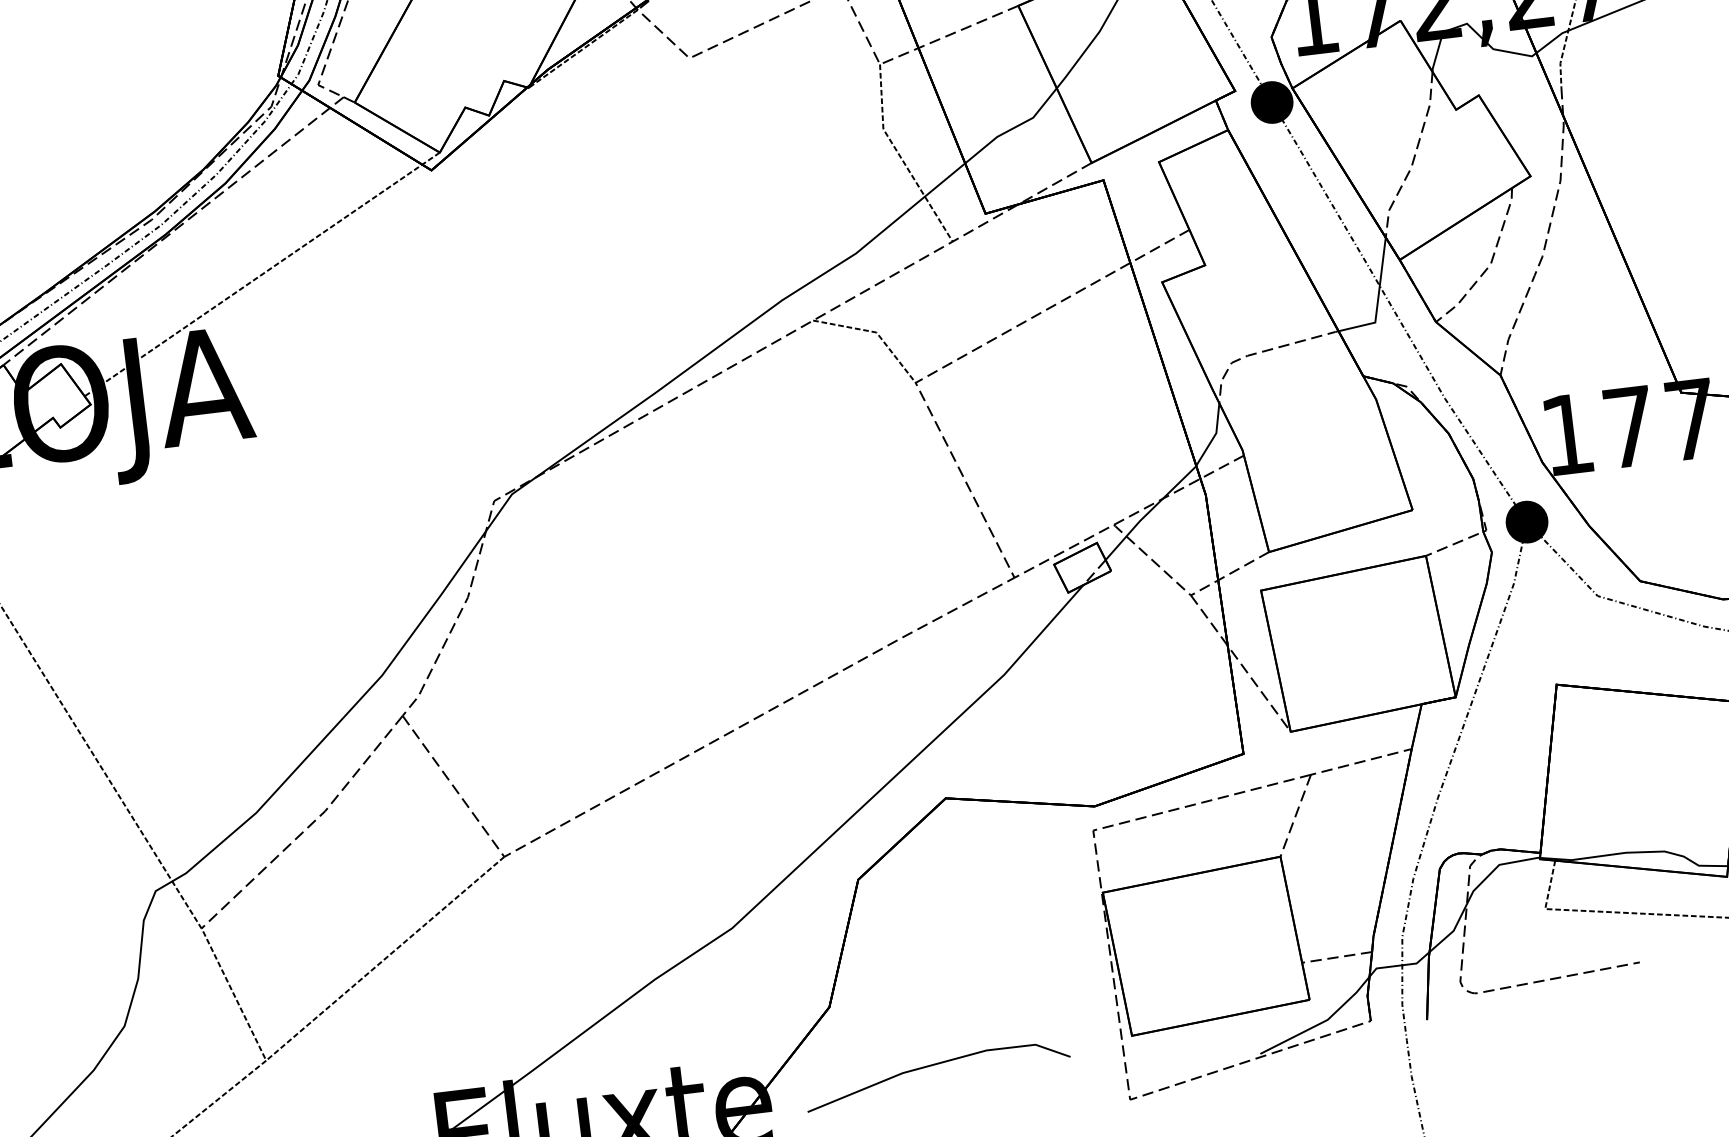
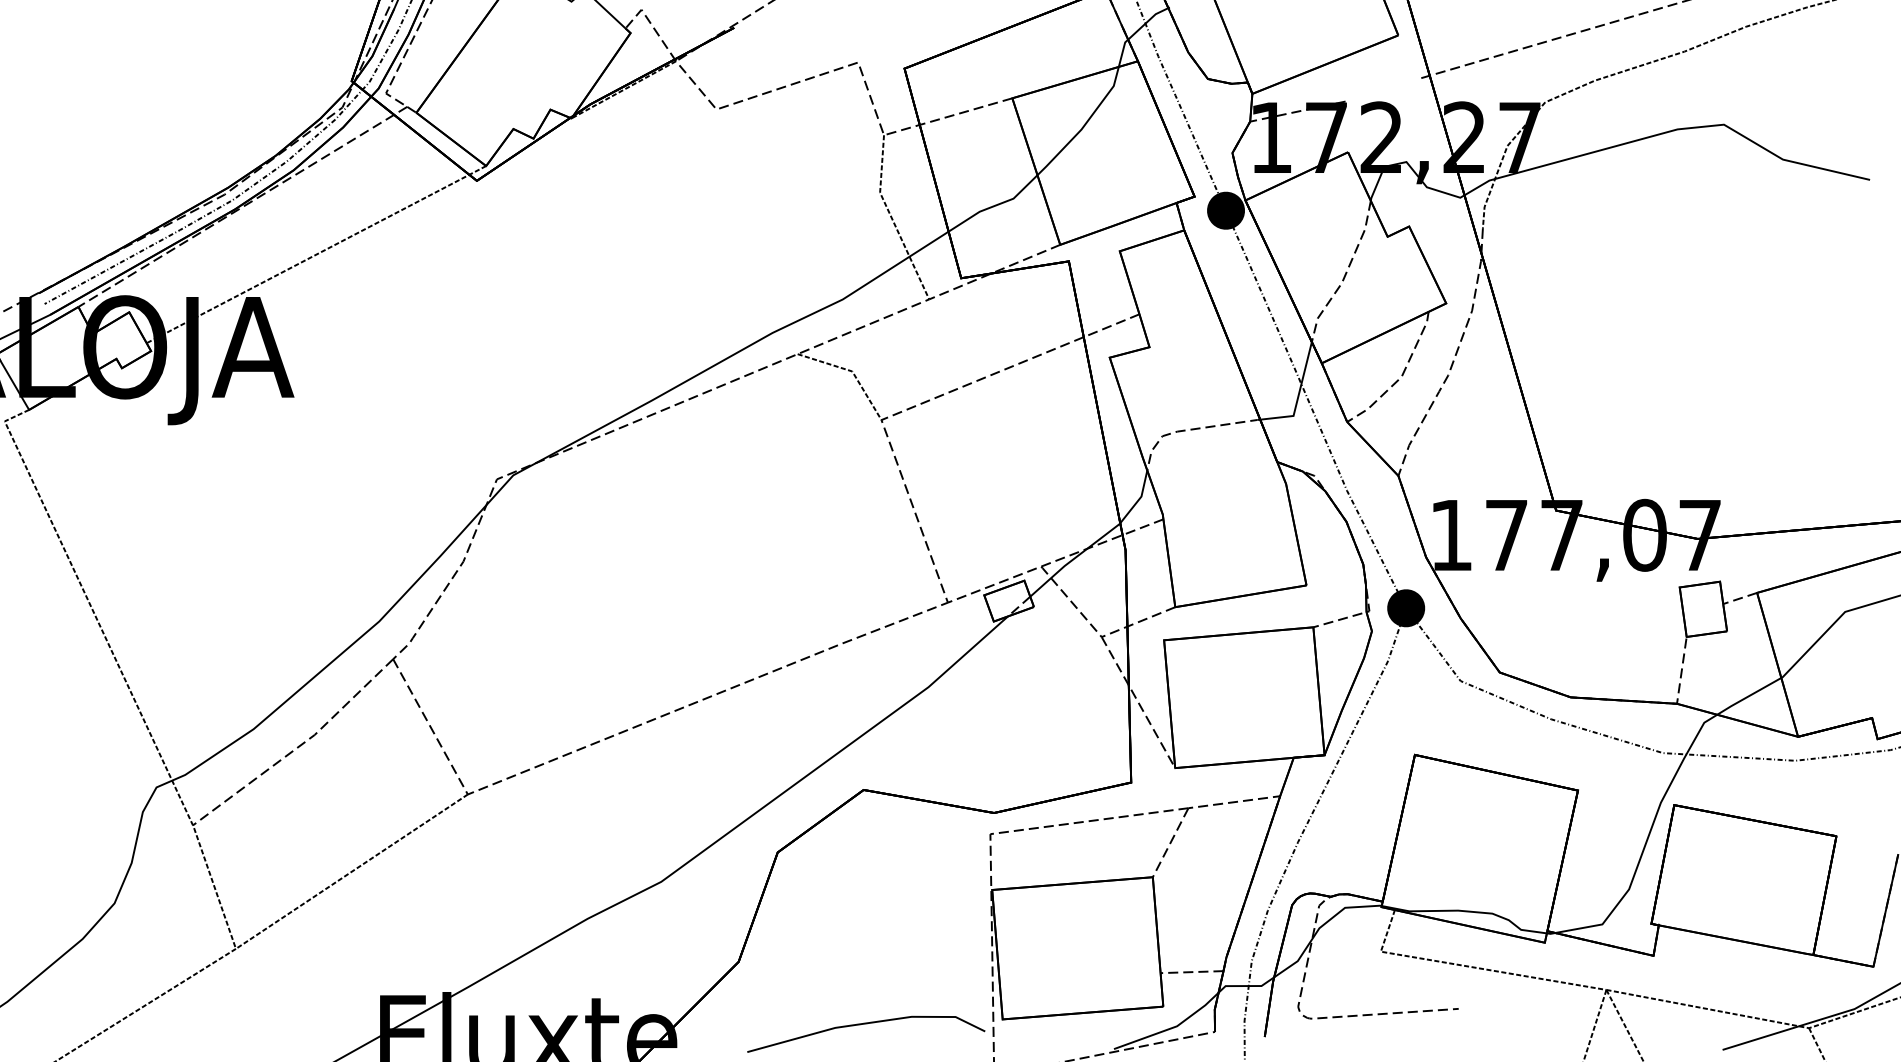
line: (937, 1065) -> (866, 1024), moved

